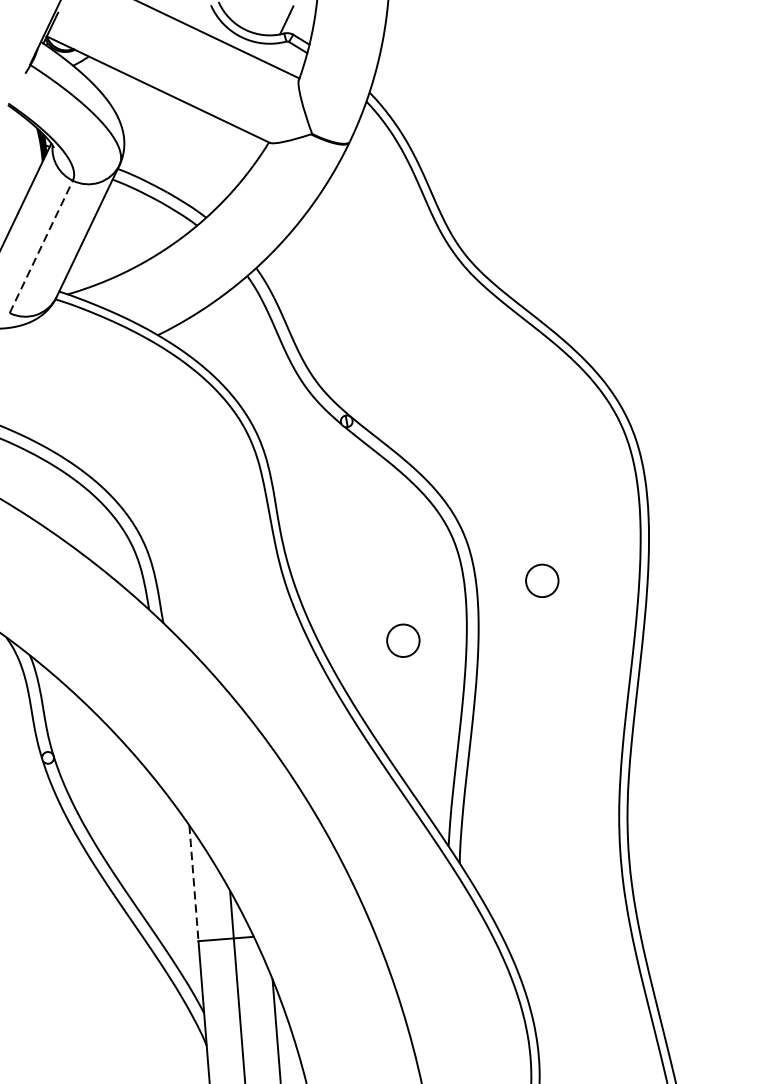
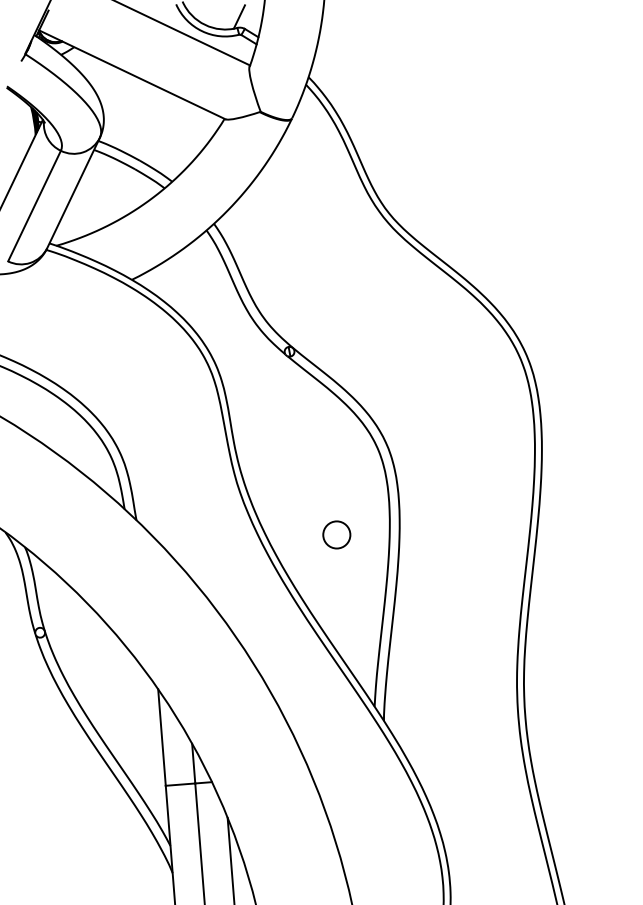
line: (41, 246) -> (34, 205), dashed -> solid
circle: (541, 580) -> (452, 484), removed
line: (194, 884) -> (162, 738), dashed -> solid

